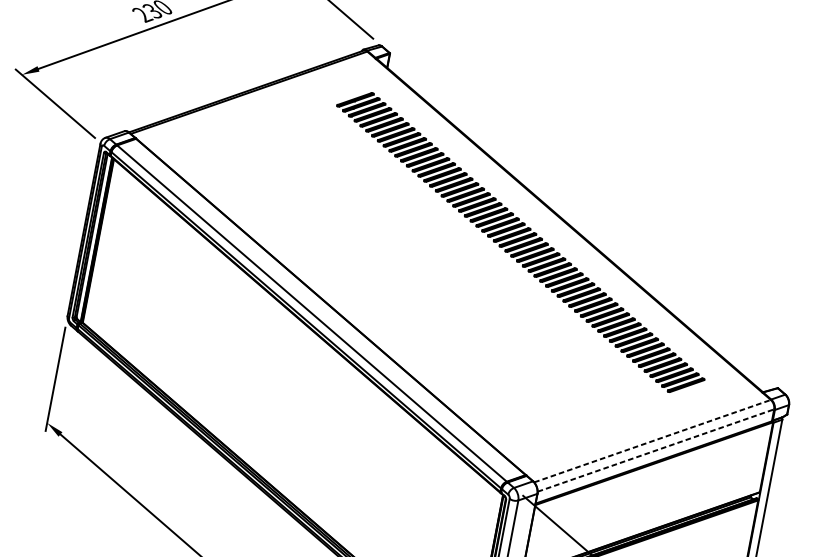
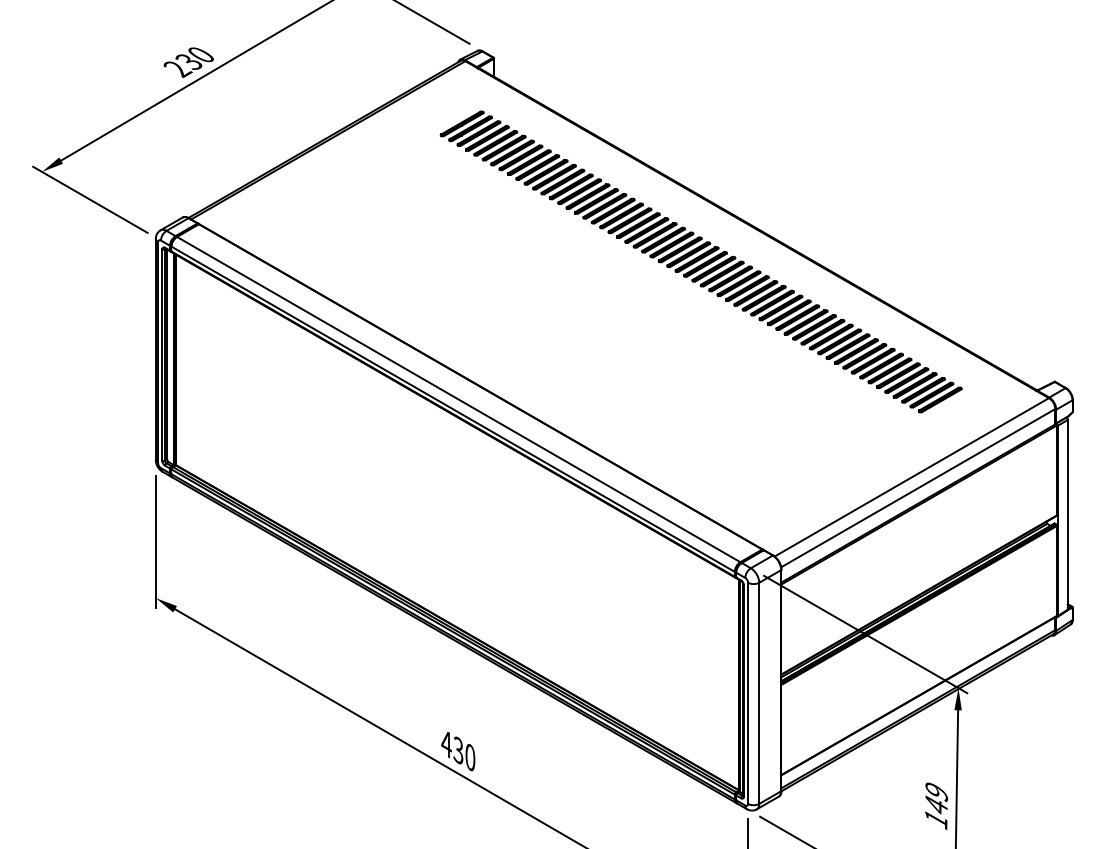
line: (653, 441) -> (912, 477), dashed -> solid
line: (656, 450) -> (918, 487), dashed -> solid

